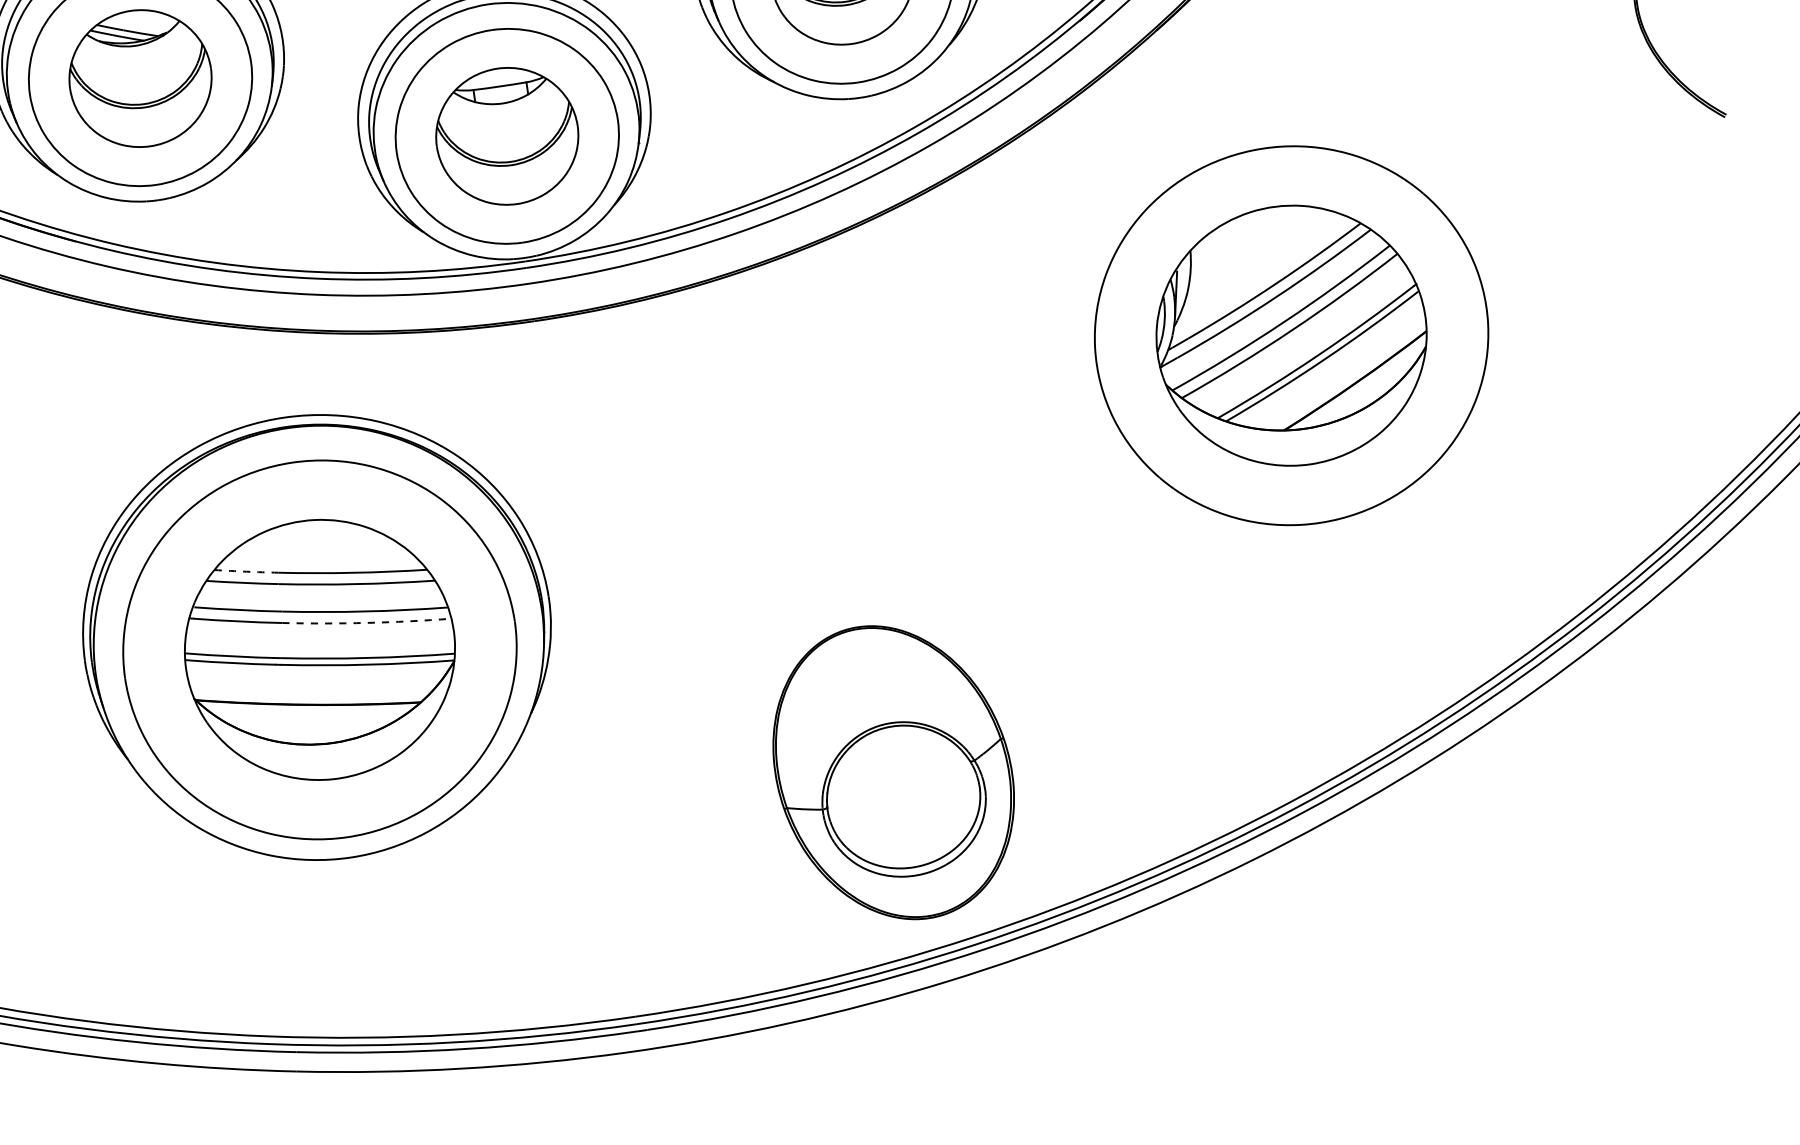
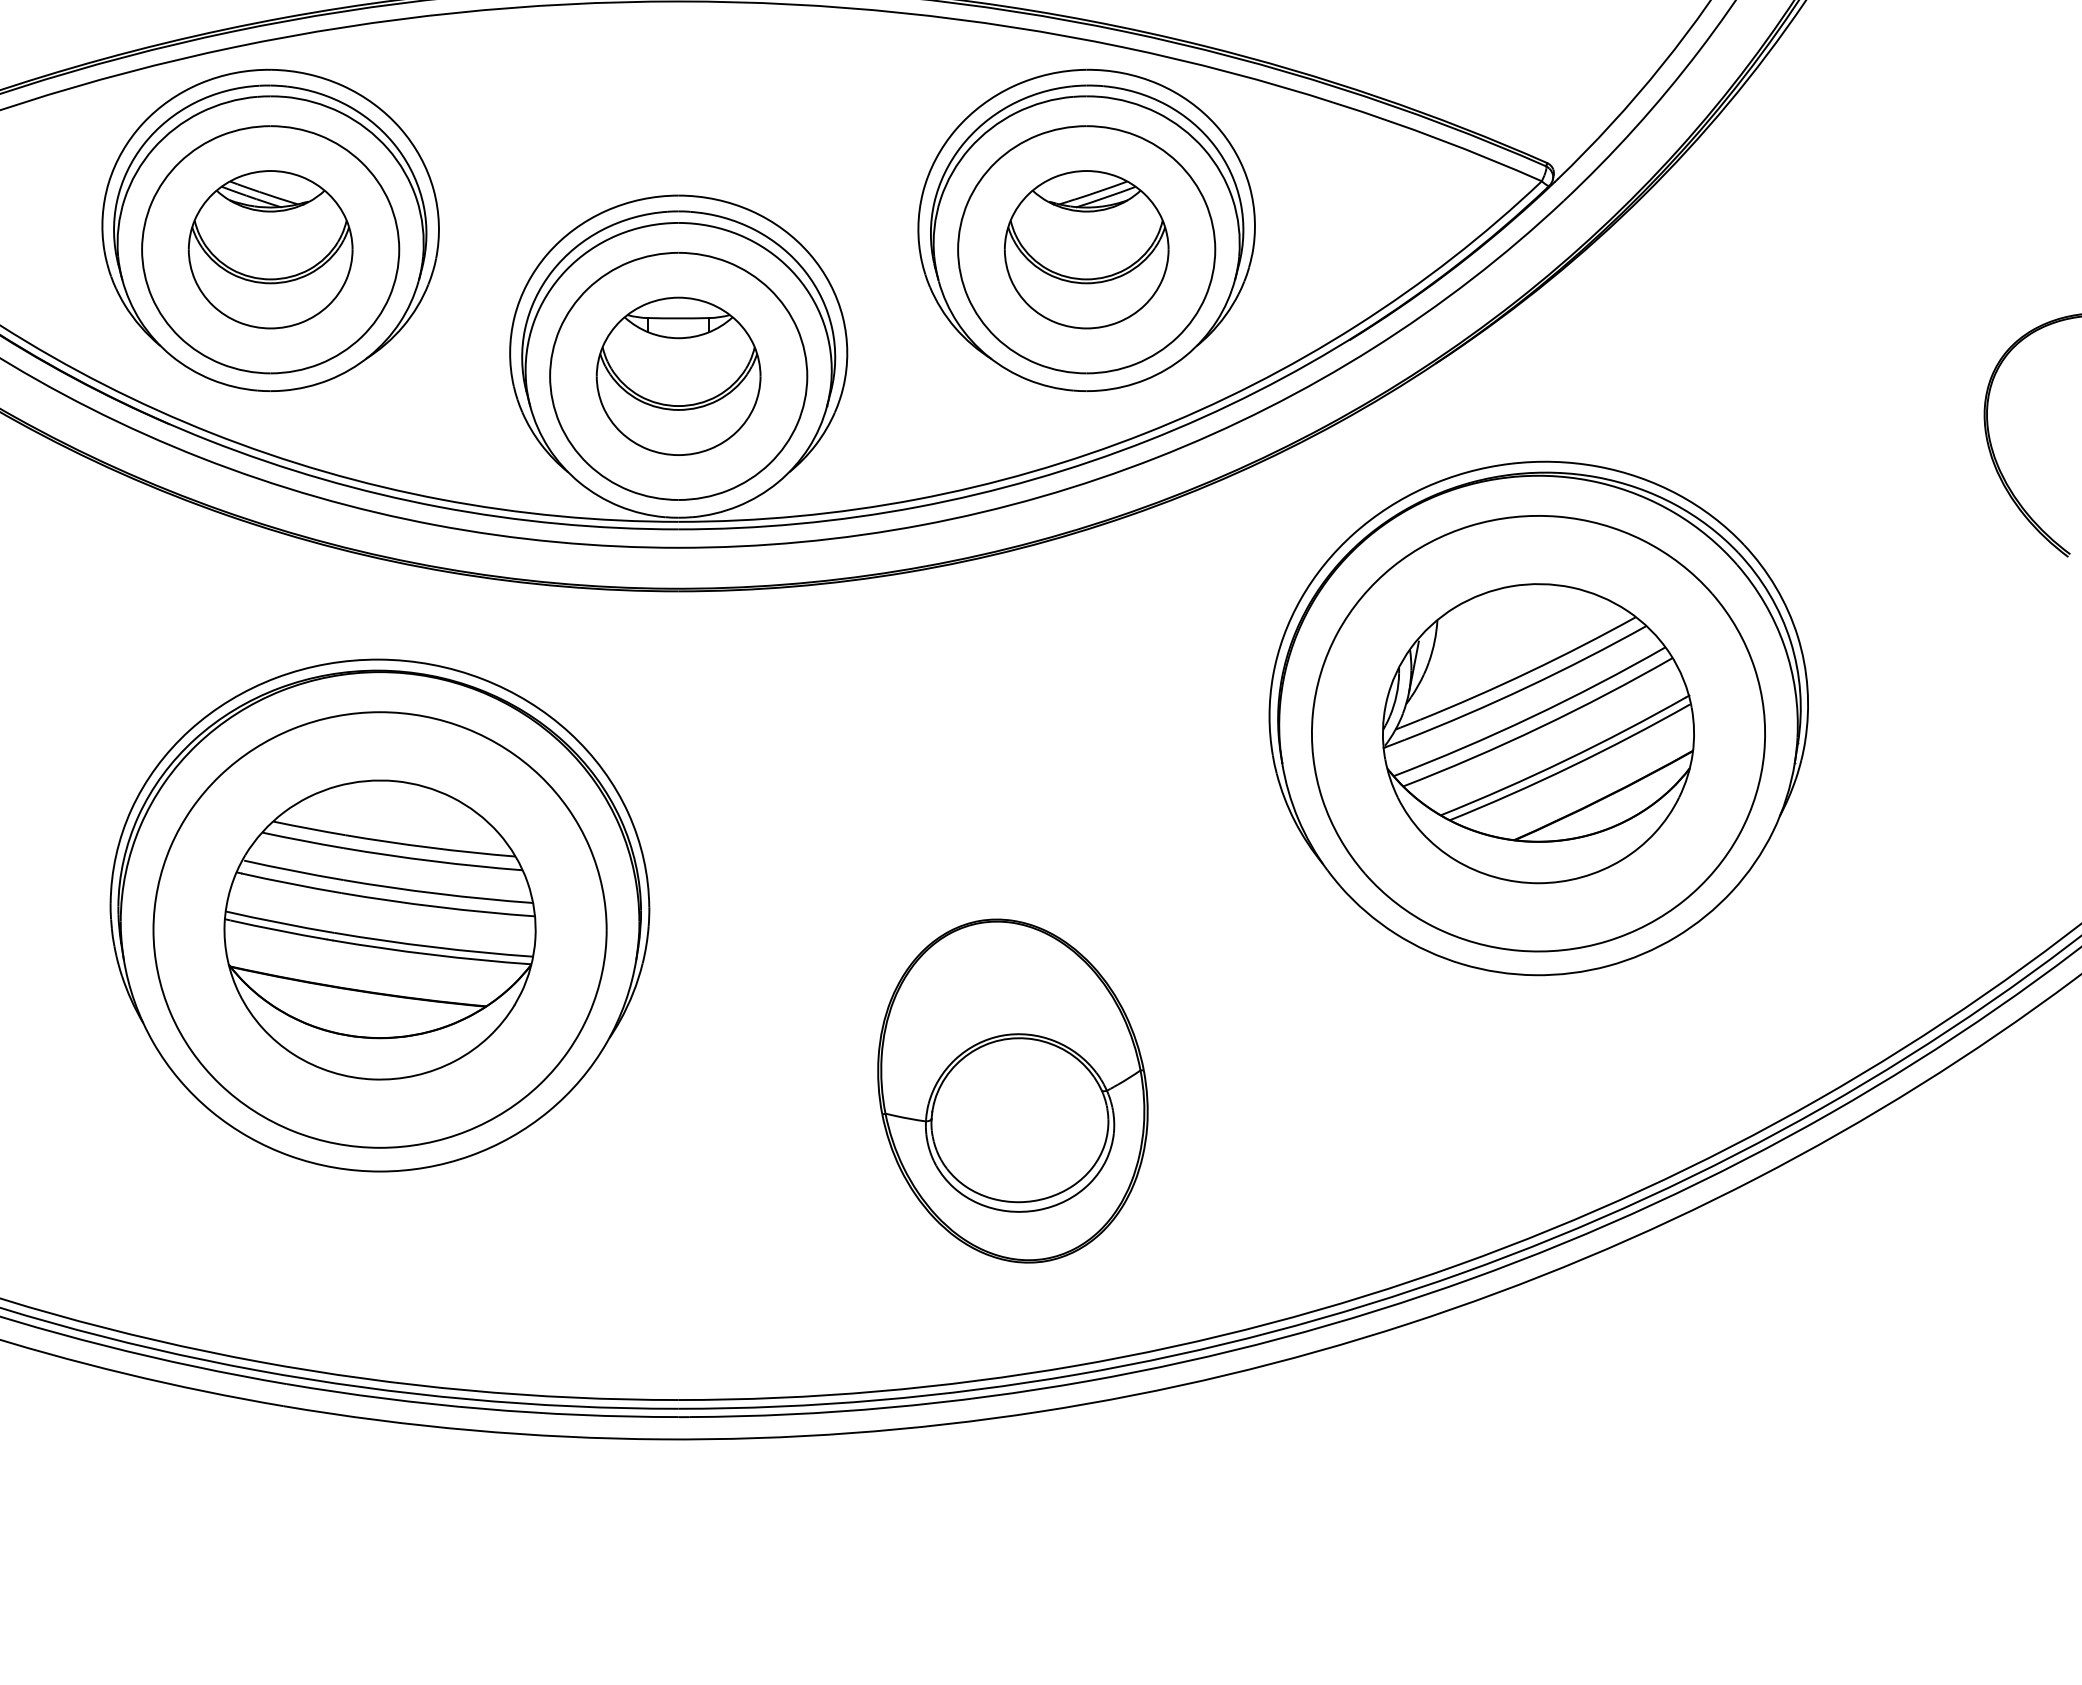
part: (1289, 322) -> (1538, 718), added
arc: (246, 571) -> (309, 828), dashed -> solid
arc: (367, 623) -> (438, 907), dashed -> solid
part: (893, 772) -> (1012, 1090), moved

